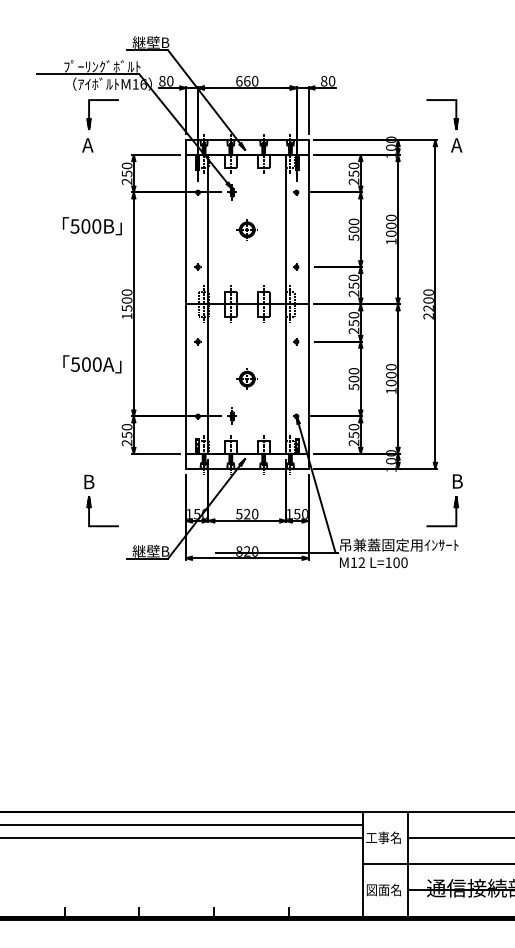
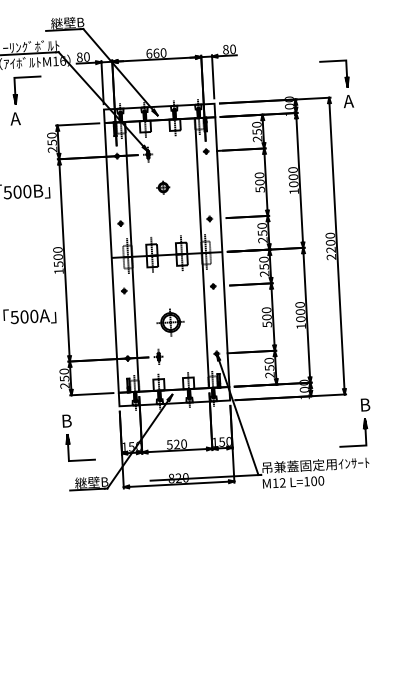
part: (246, 229) -> (162, 187), size x0.7
part: (246, 378) -> (169, 321), size x1.4
part: (91, 503) -> (70, 440), moved

